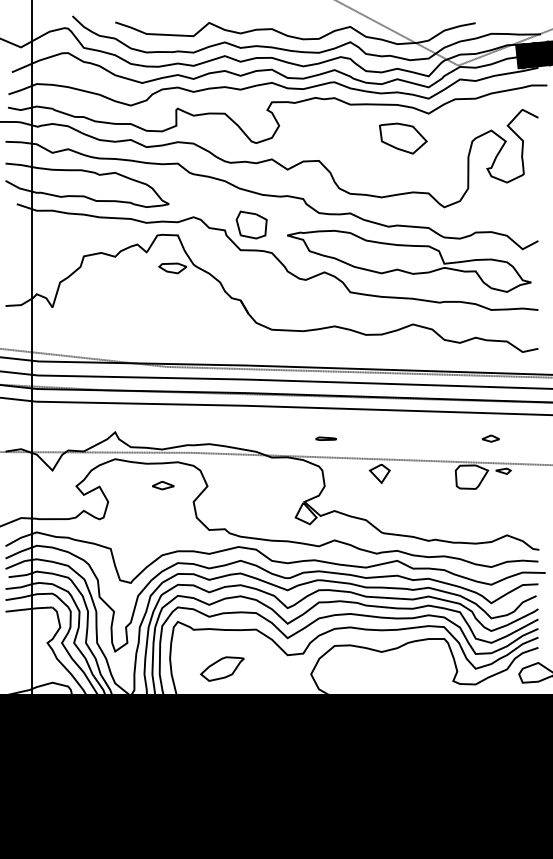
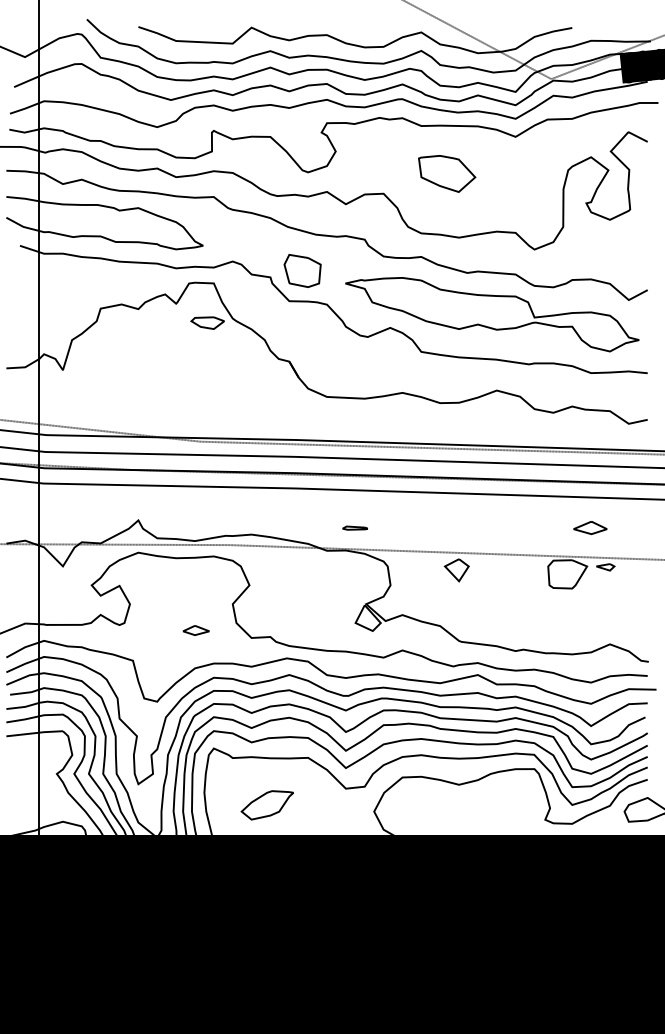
part: (403, 138) -> (447, 173), moved
part: (325, 438) -> (354, 527), moved
part: (490, 438) -> (590, 527), size x1.6
part: (162, 485) -> (195, 630), moved

